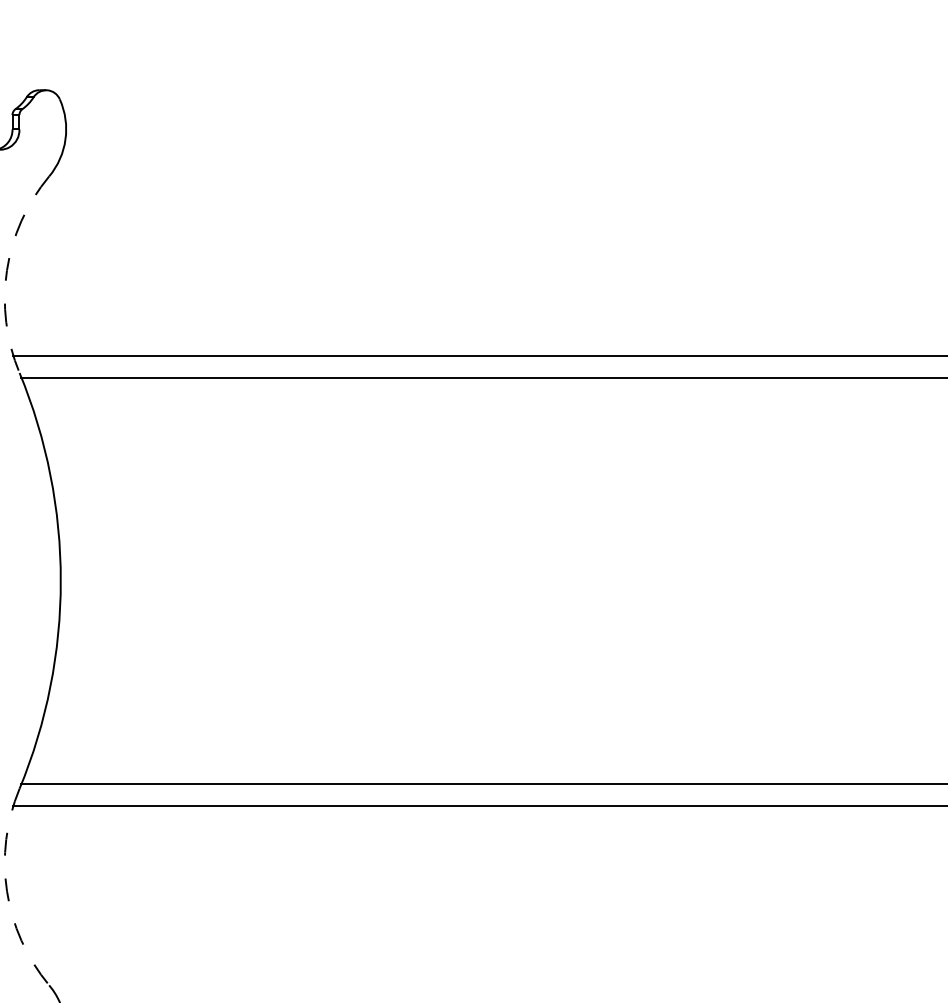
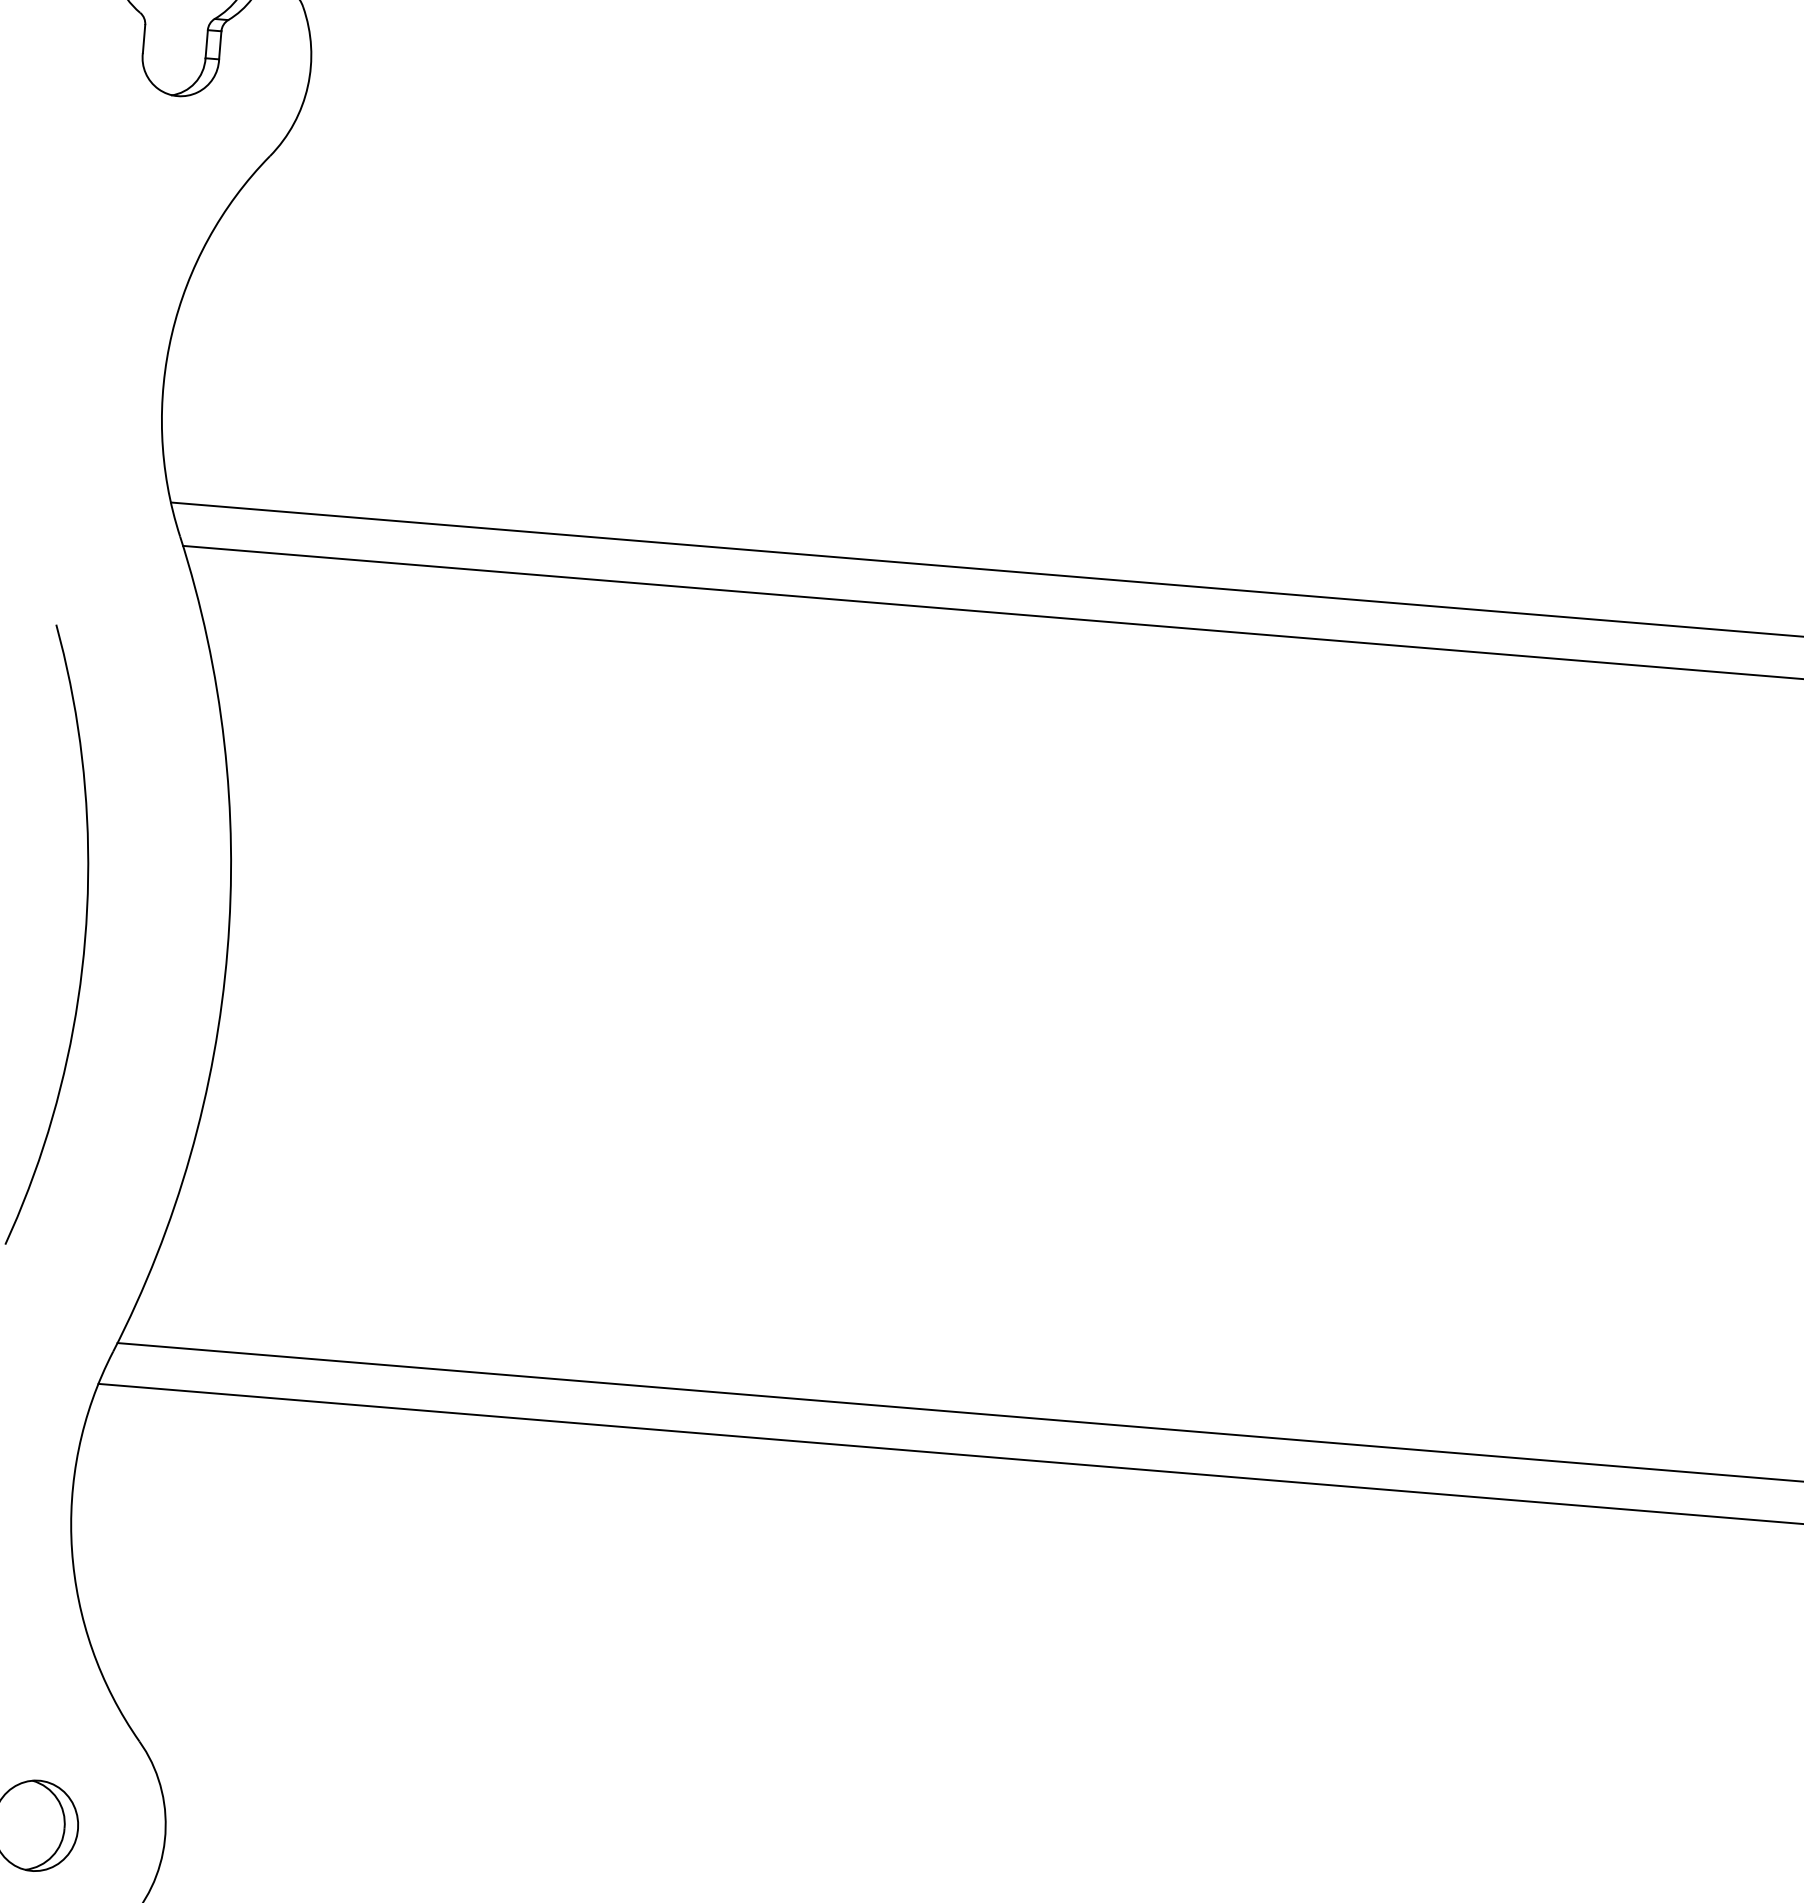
arc: (6, 270) -> (171, 333), dashed -> solid
arc: (7, 891) -> (72, 1551), dashed -> solid

